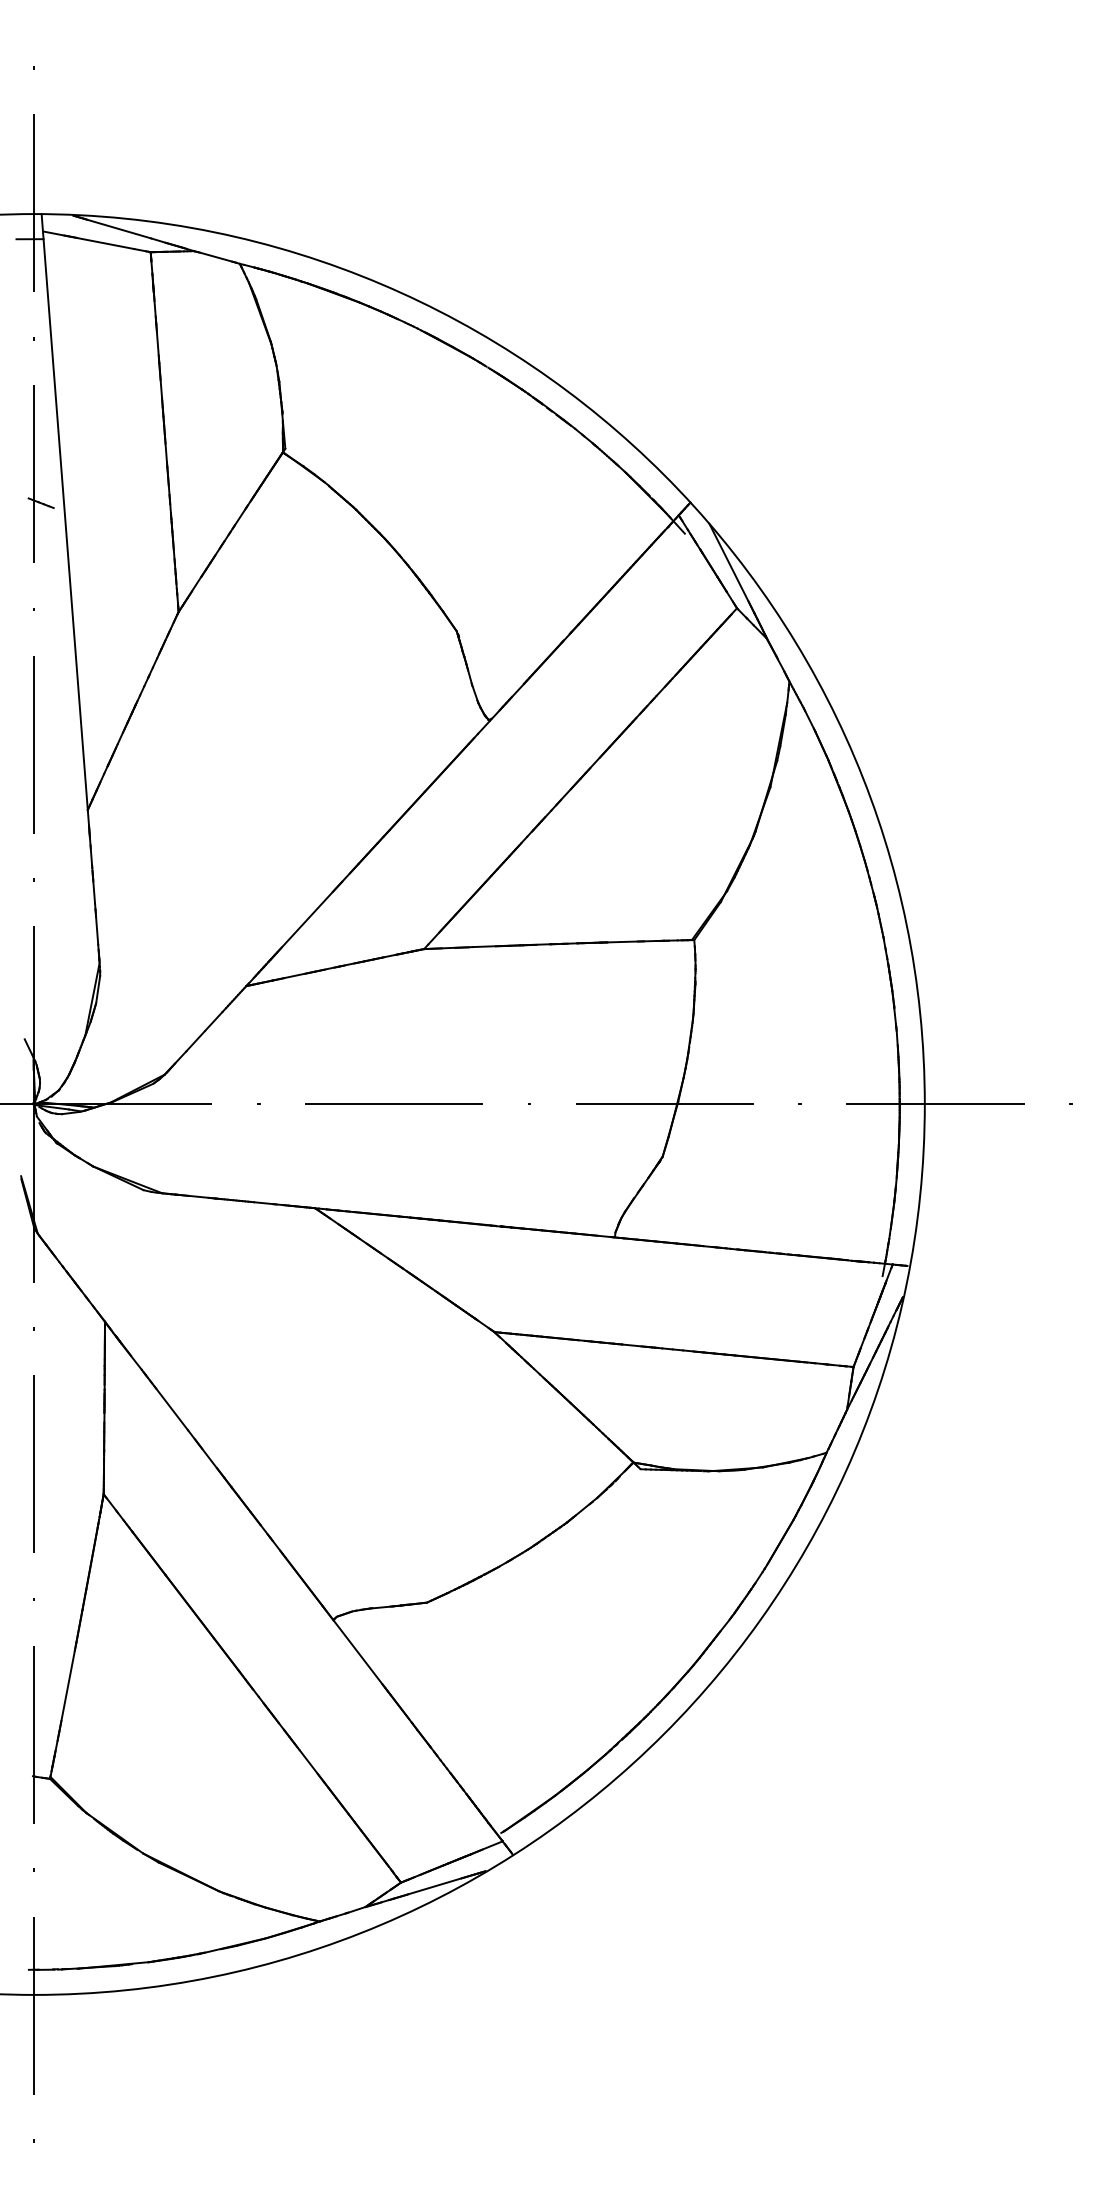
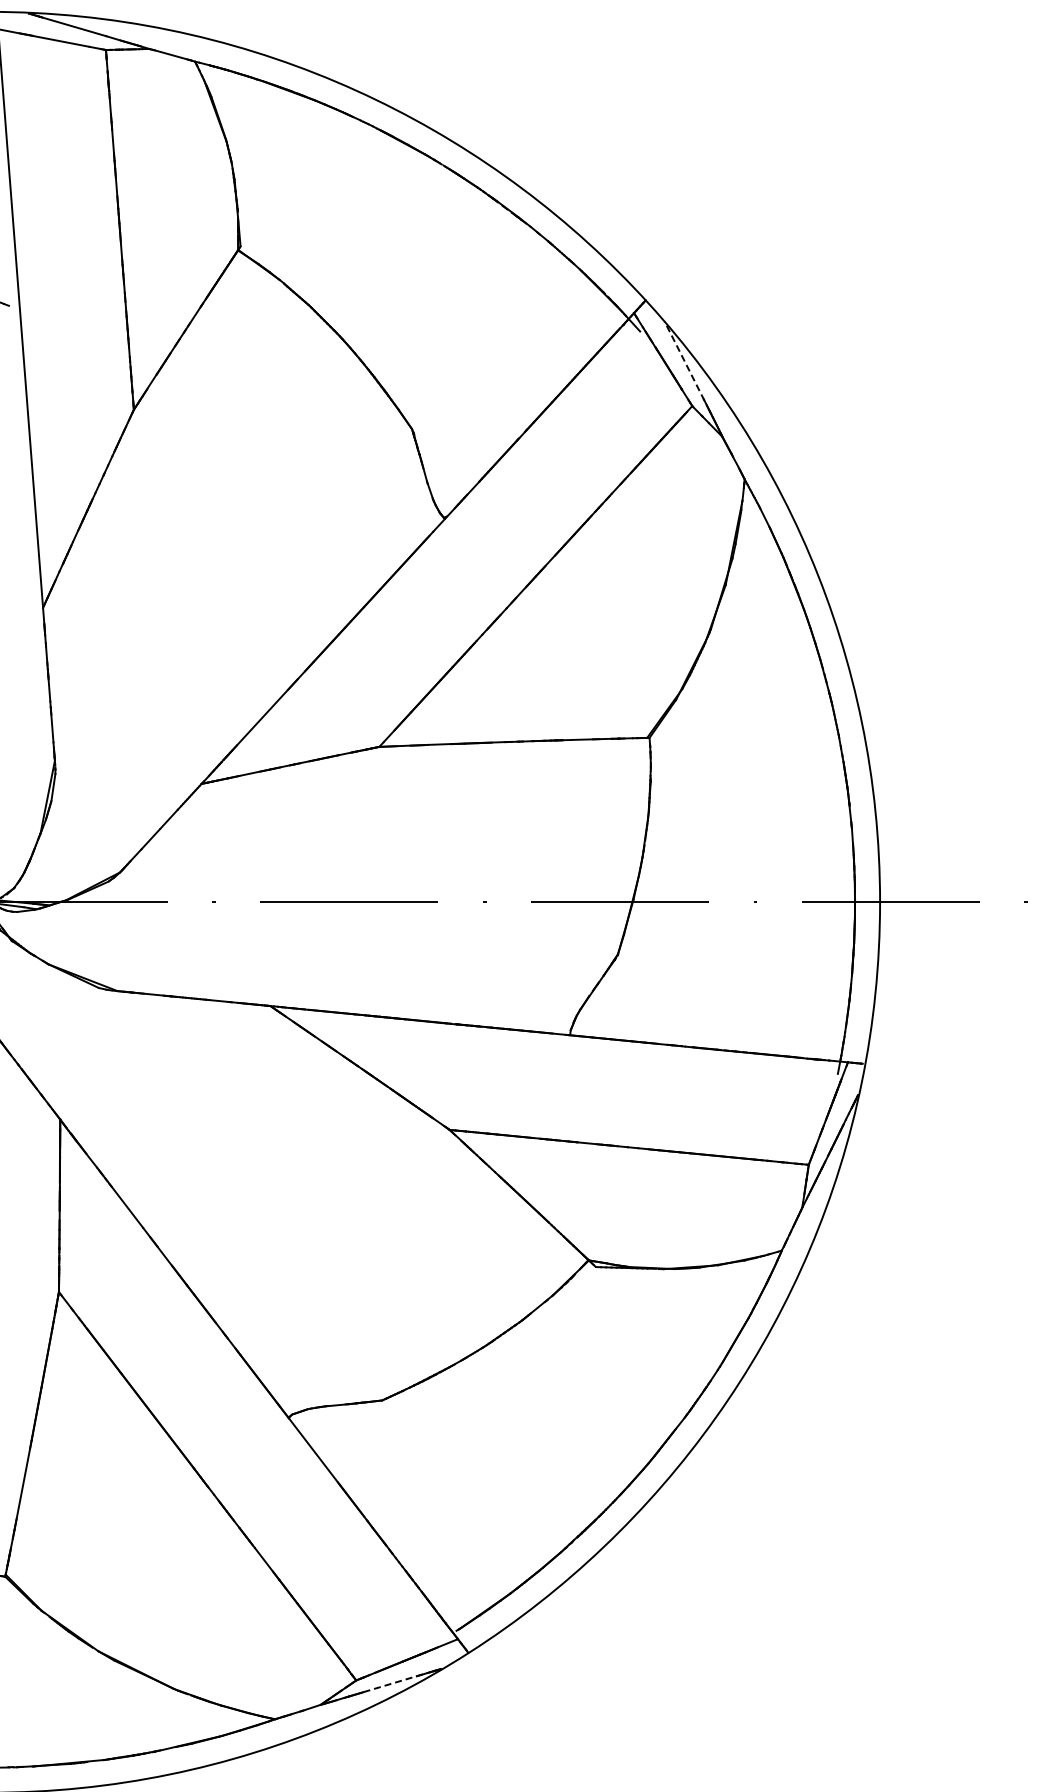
line: (731, 568) -> (686, 366), solid -> dashed
line: (440, 1884) -> (395, 1682), solid -> dashed

